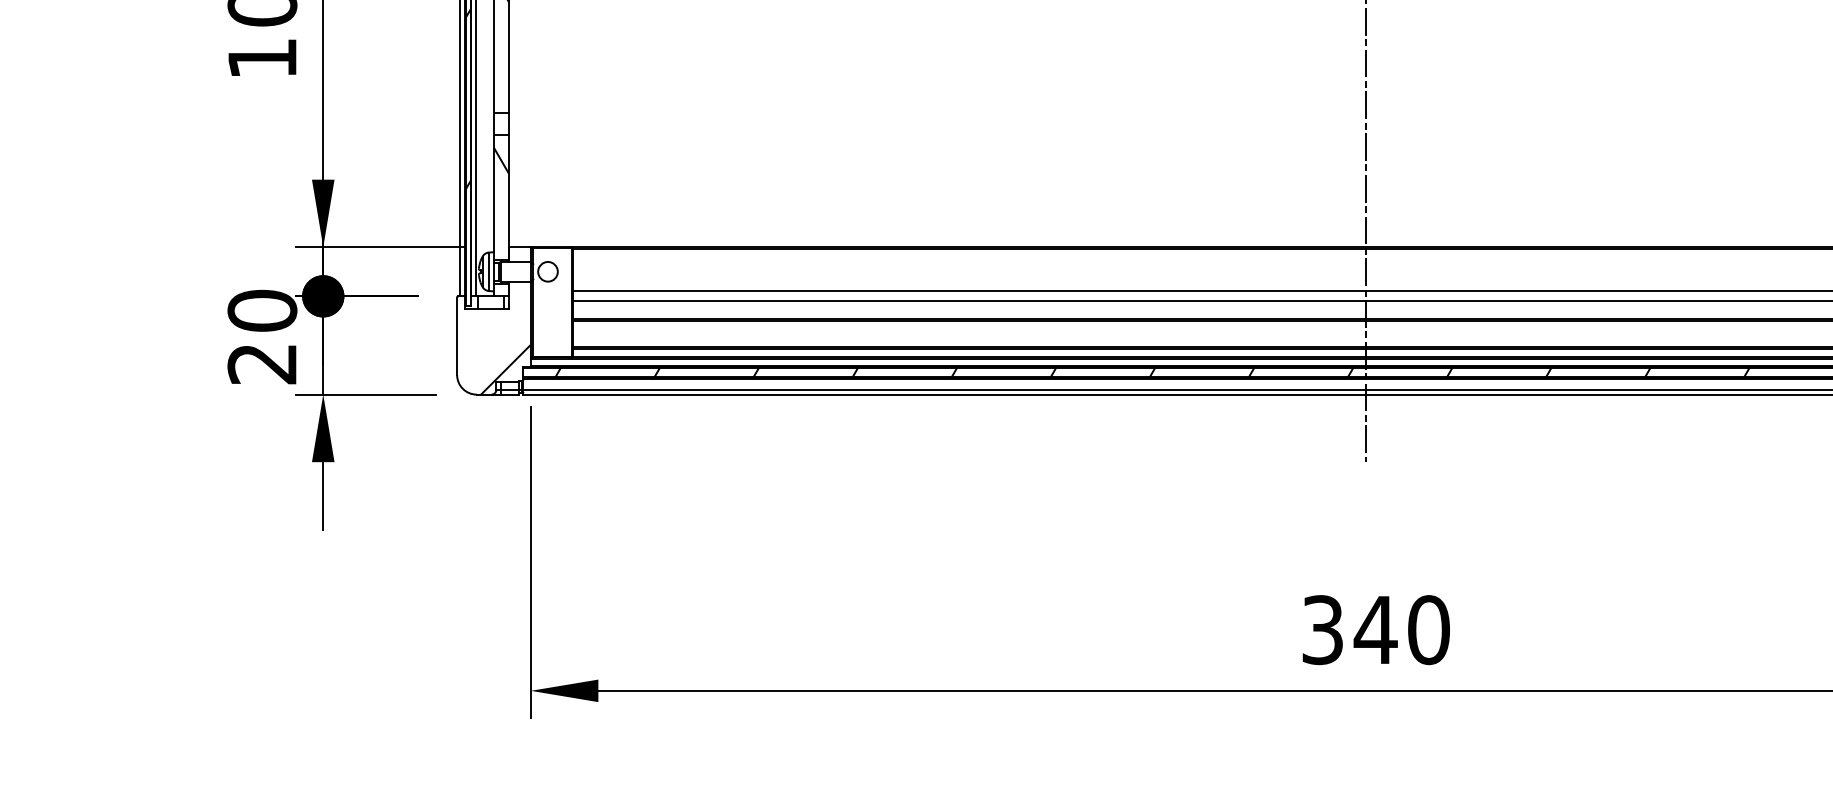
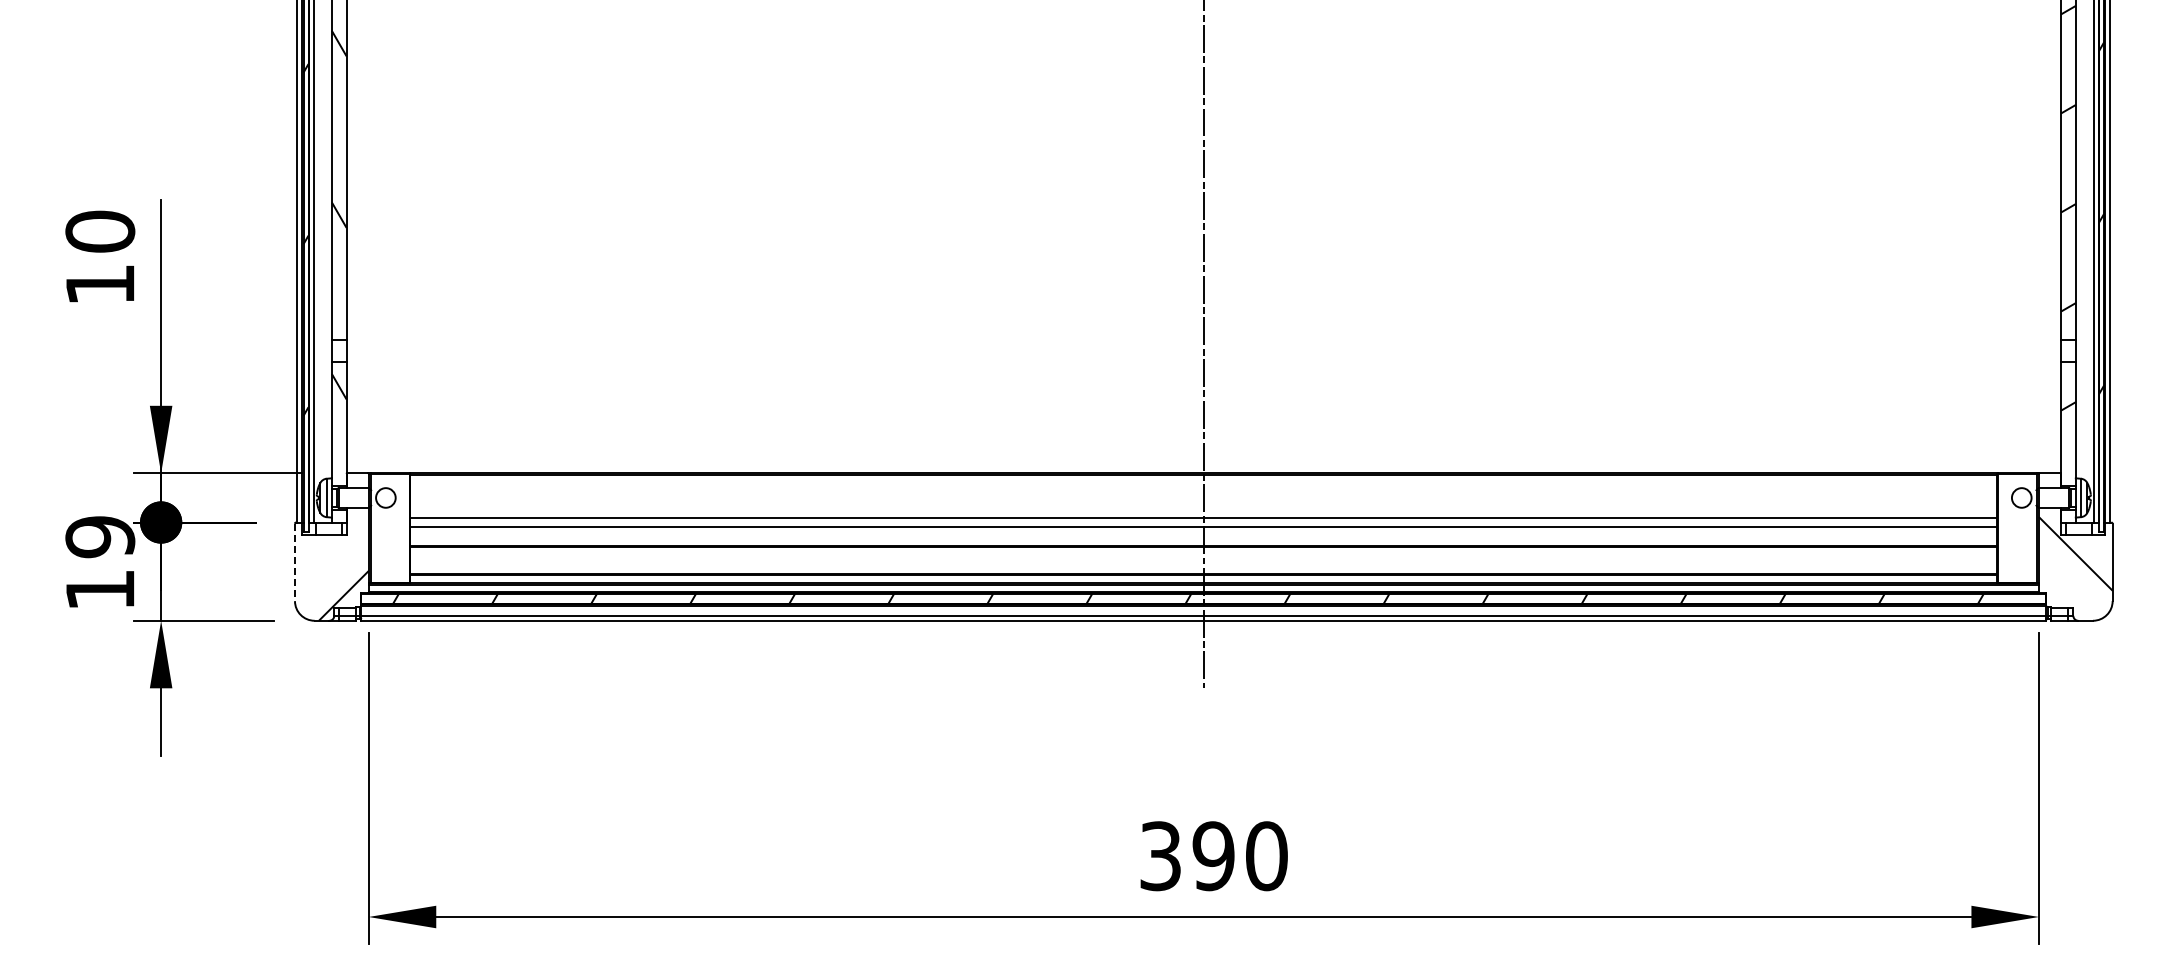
line: (457, 336) -> (295, 562), solid -> dashed
text: (262, 337) -> (100, 563), 20 -> 19
text: (1375, 630) -> (1213, 856), 340 -> 390

